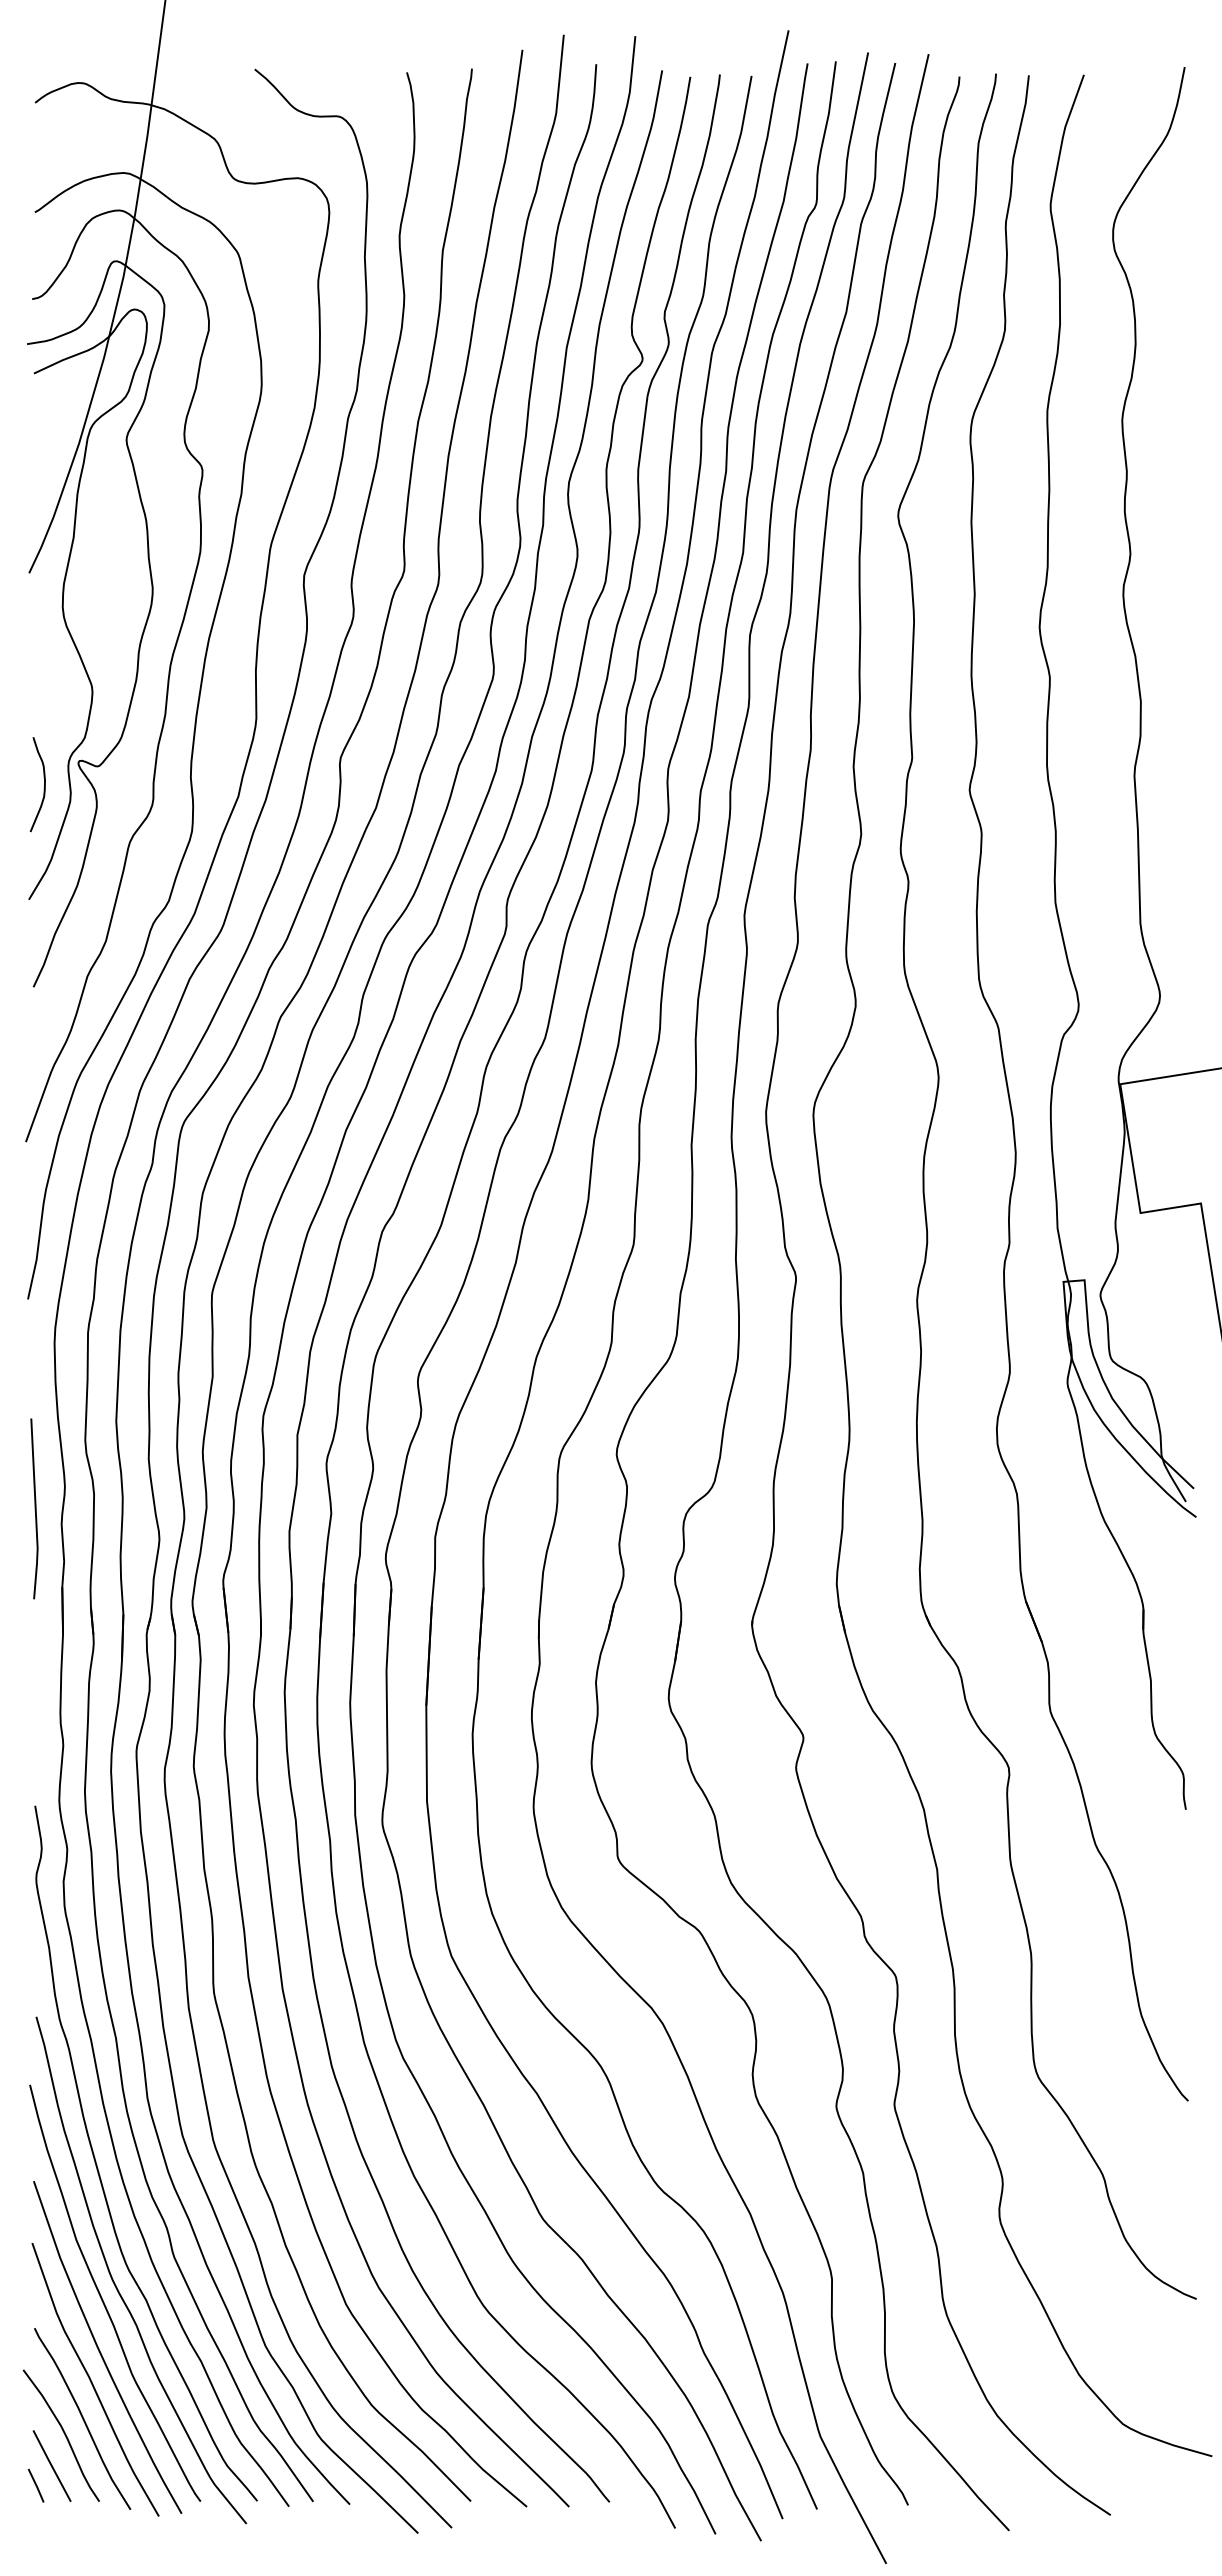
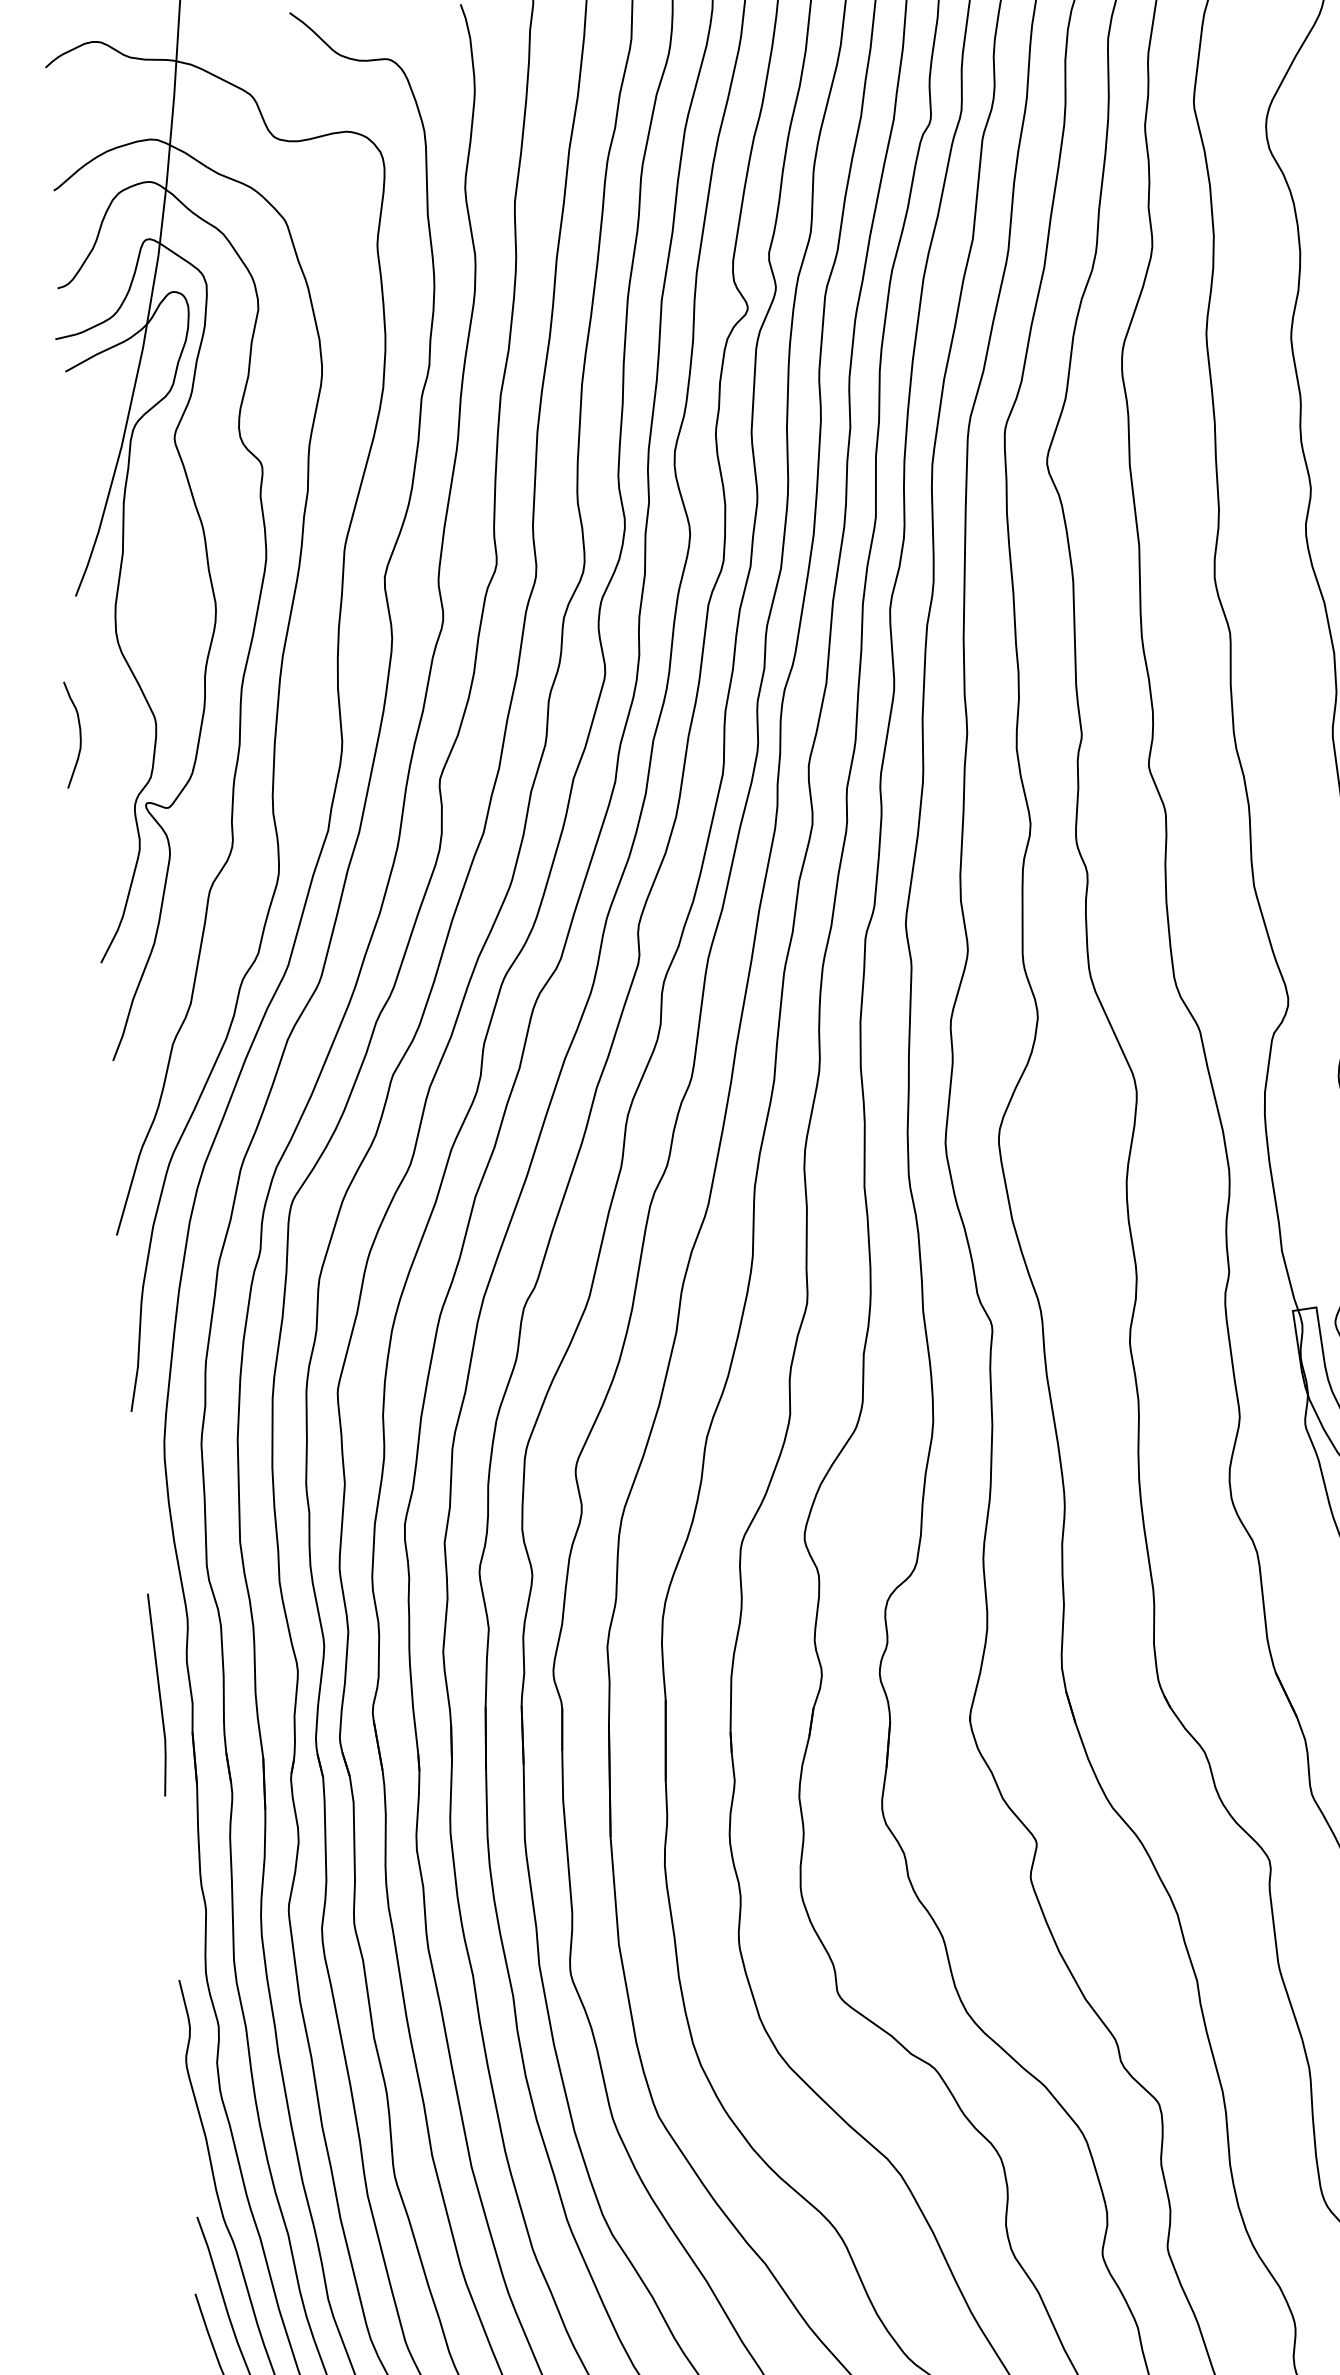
curve: (44, 784) -> (80, 734), moved
line: (34, 1508) -> (158, 1694), moved

